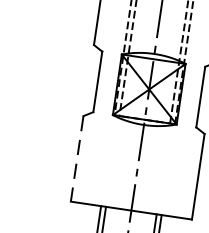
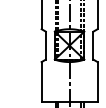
line: (76, 158) -> (41, 81), dashed -> solid

